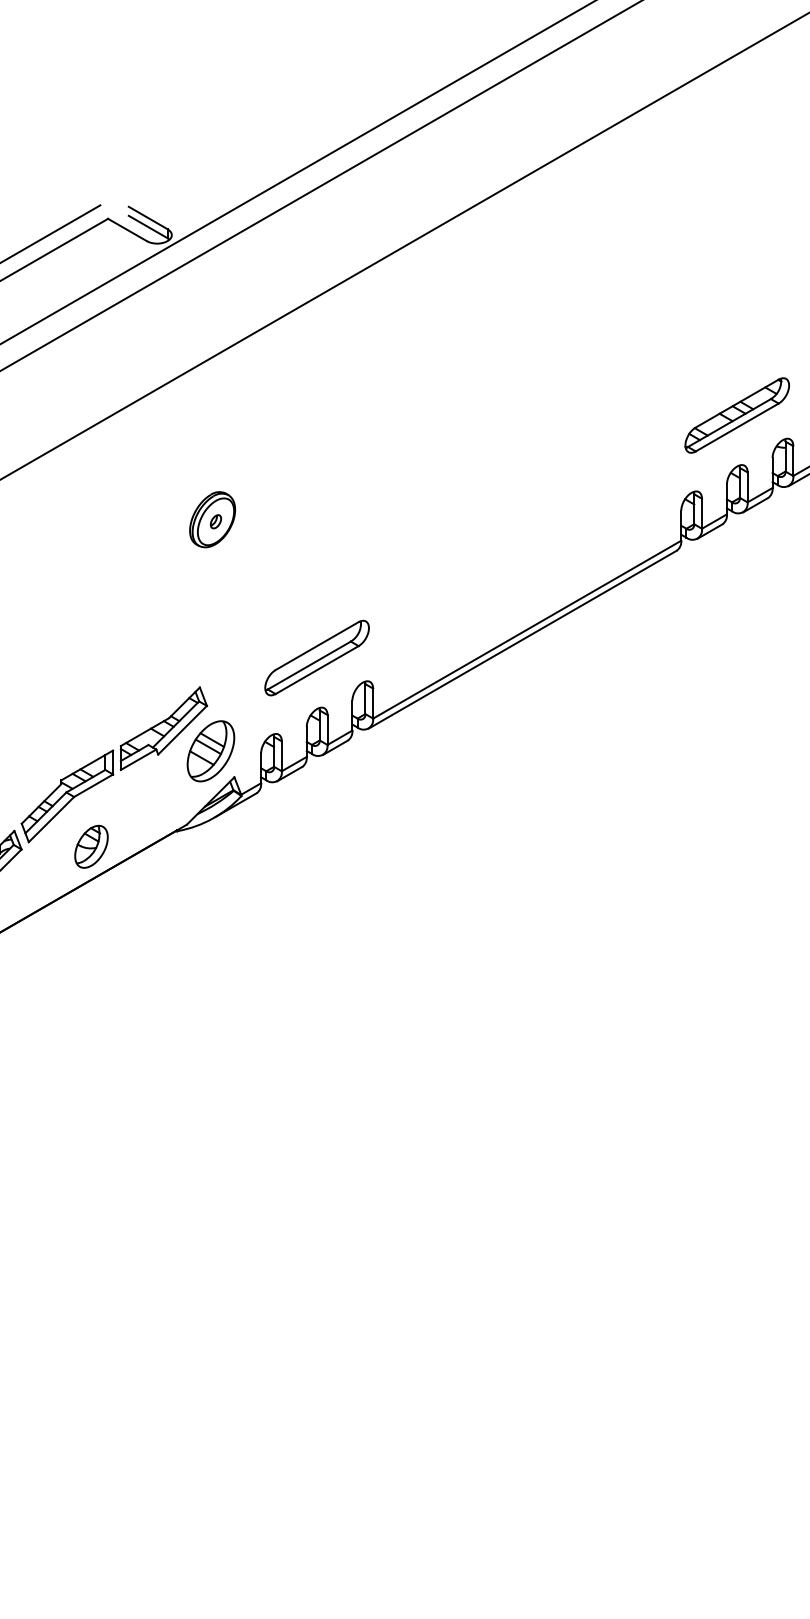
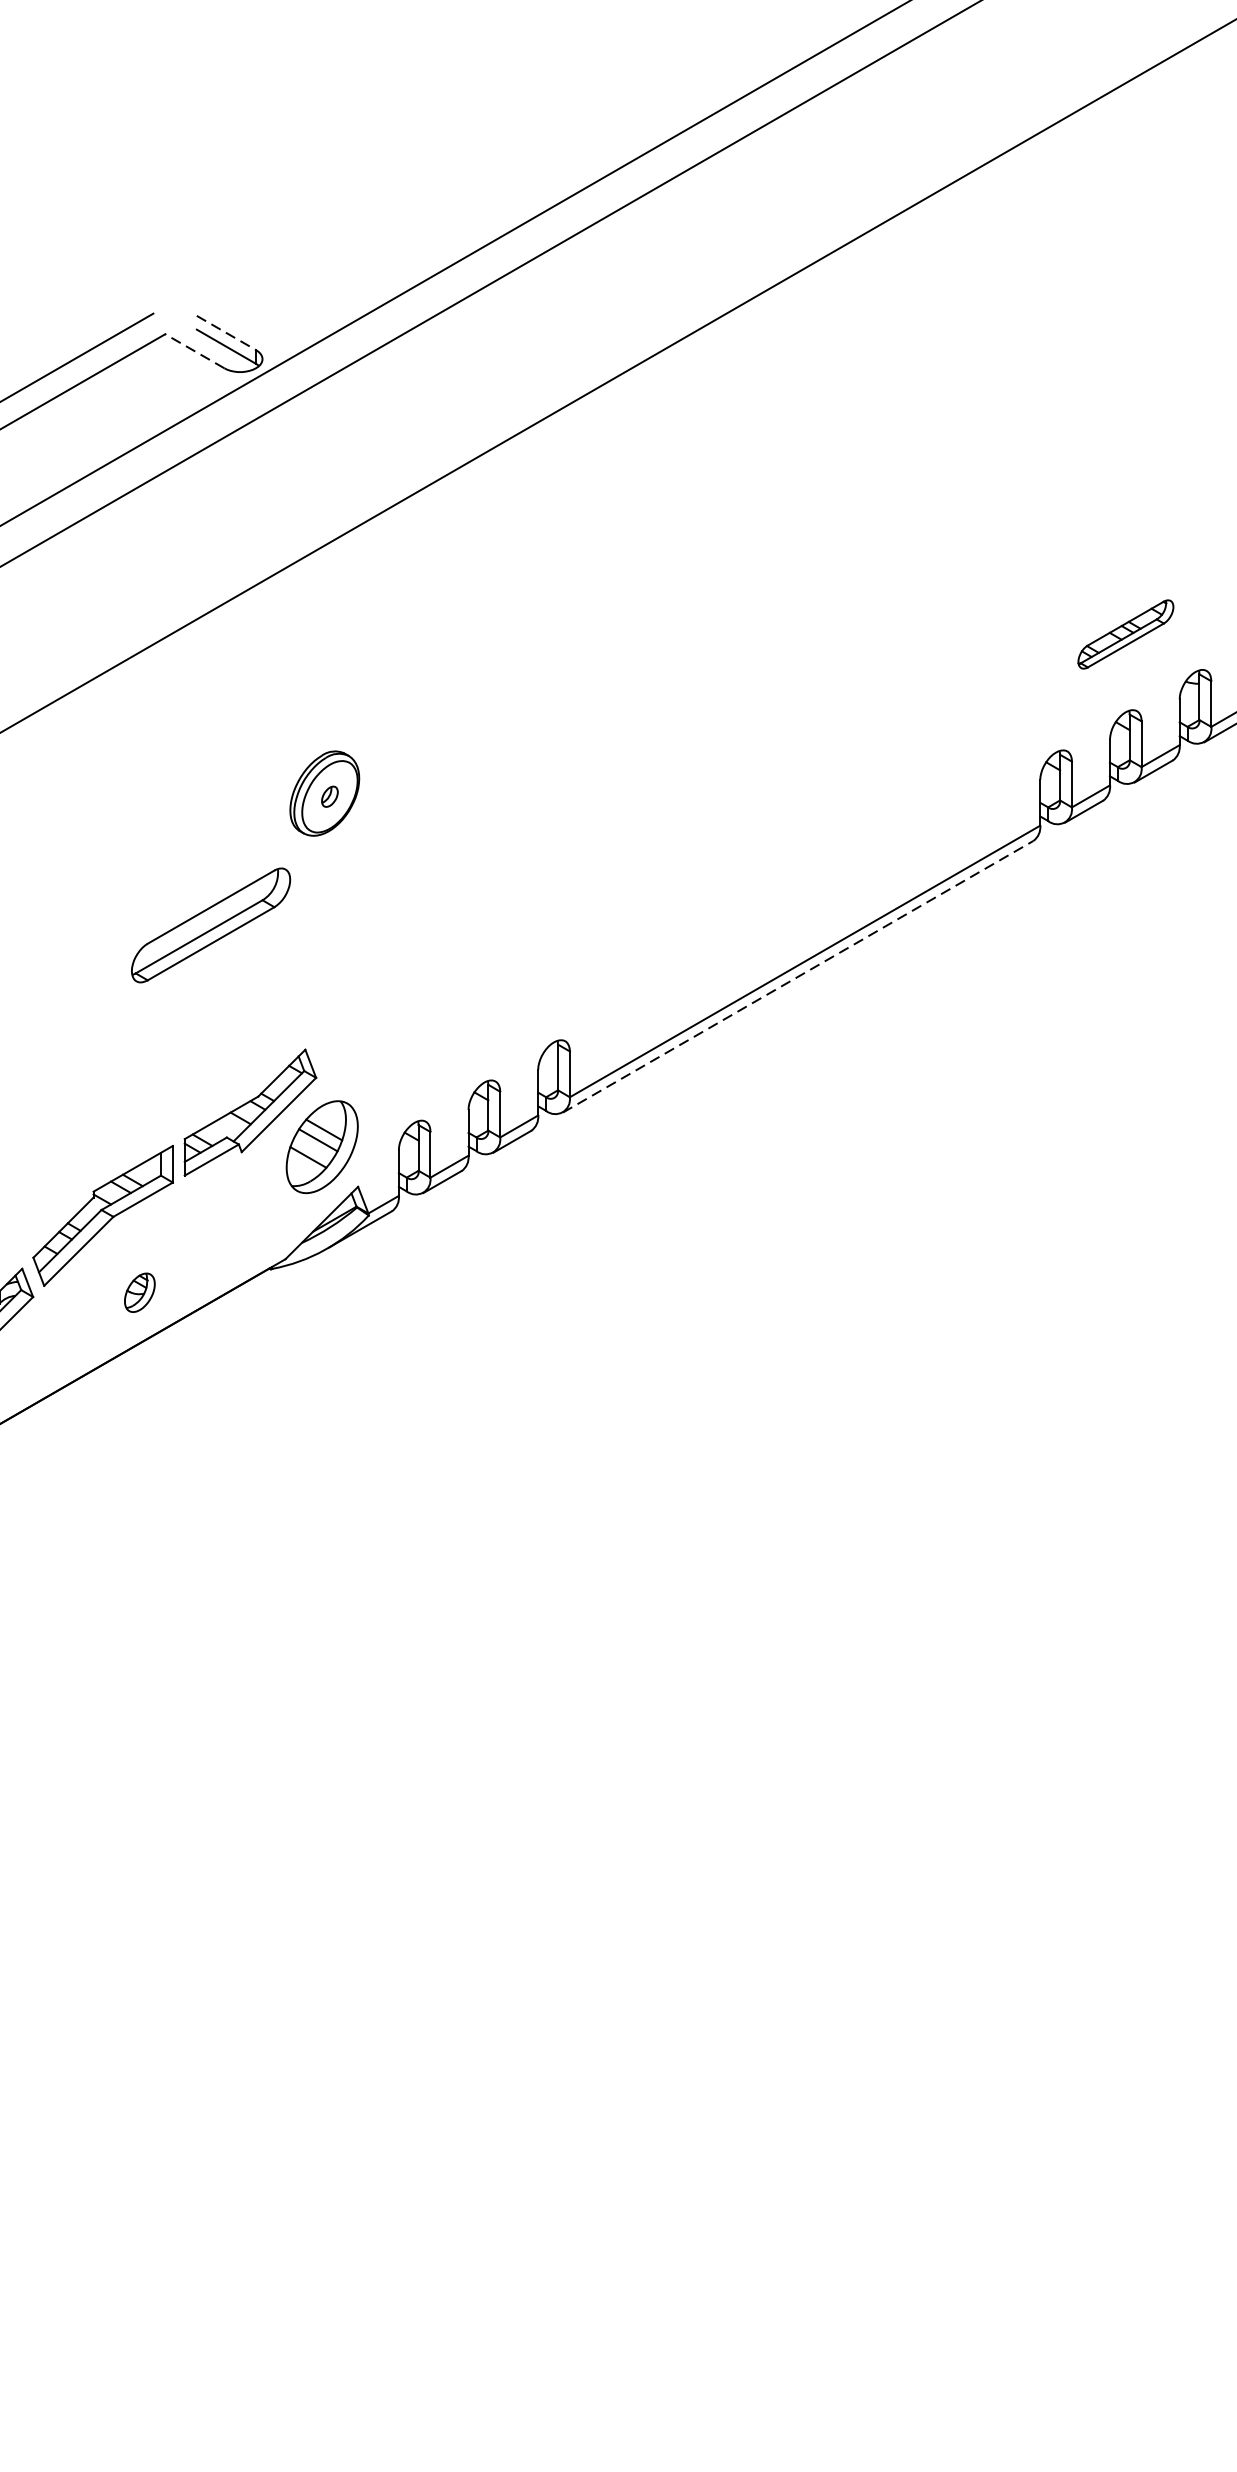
line: (148, 218) -> (226, 333), solid -> dashed
line: (127, 229) -> (194, 350), solid -> dashed
part: (737, 415) -> (1126, 634), size x0.6
line: (522, 639) -> (797, 976), solid -> dashed
part: (316, 657) -> (210, 924), moved
part: (91, 846) -> (139, 1292), size x0.6

